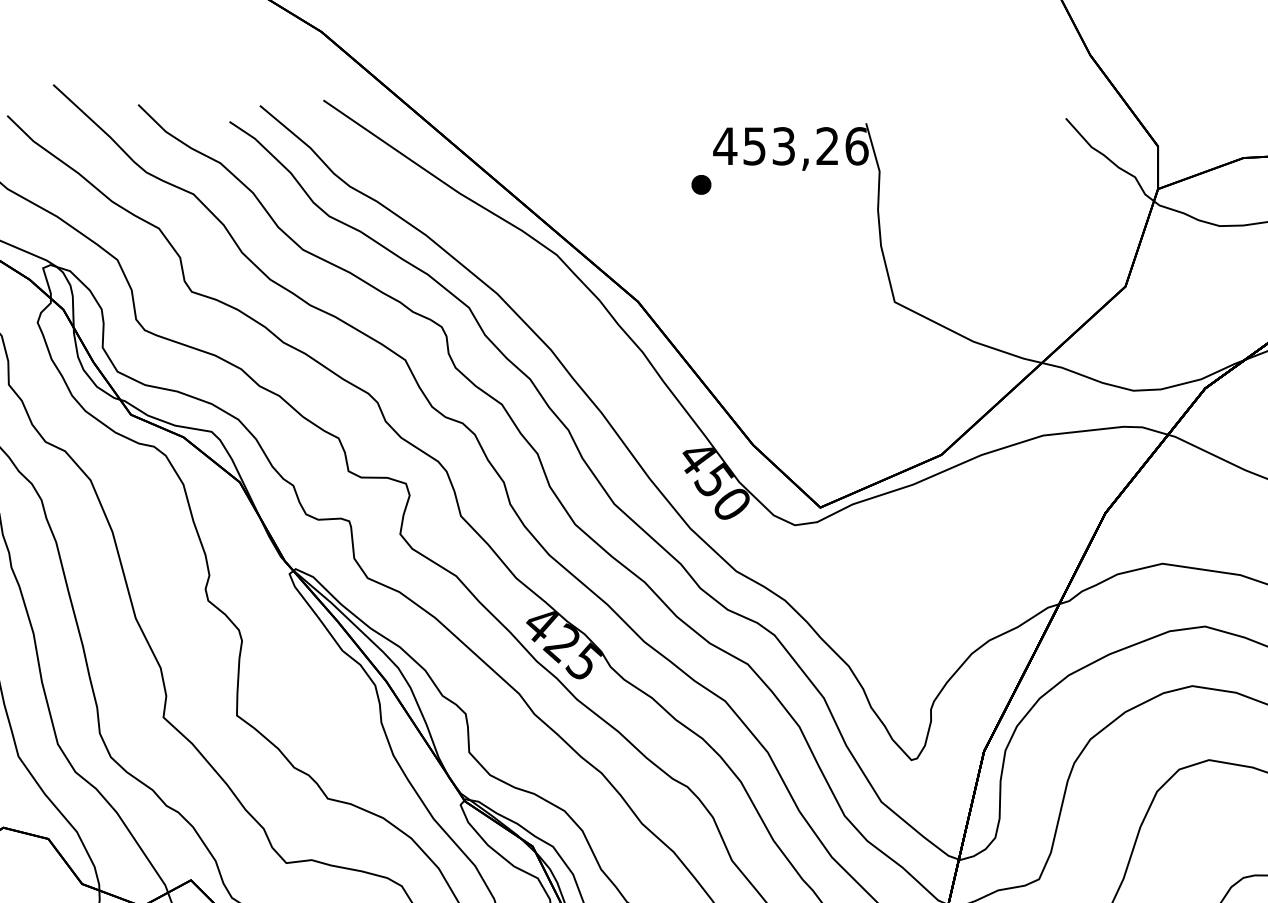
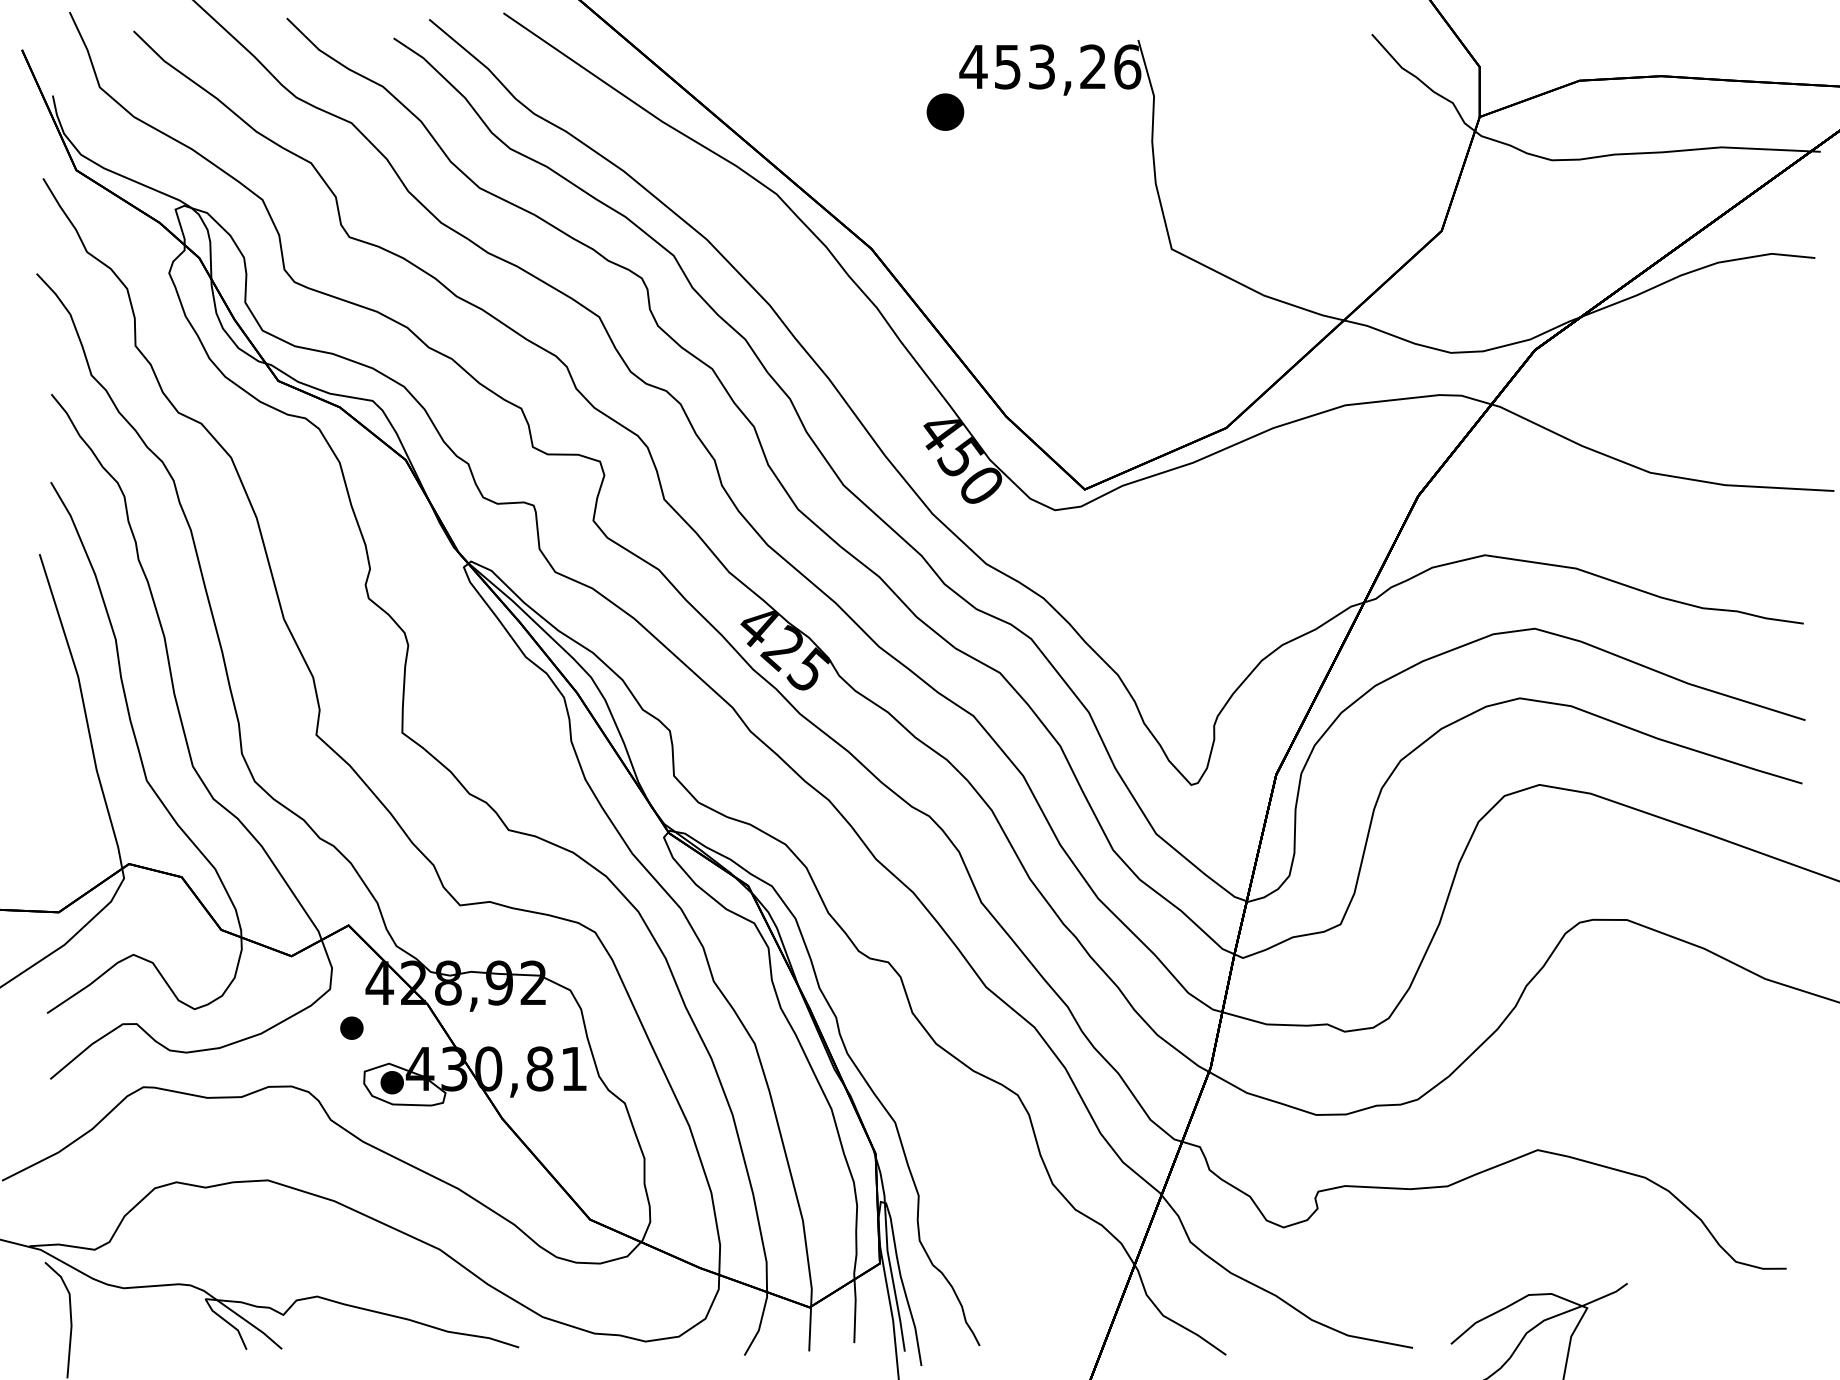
part: (701, 184) -> (945, 111), size x1.6

